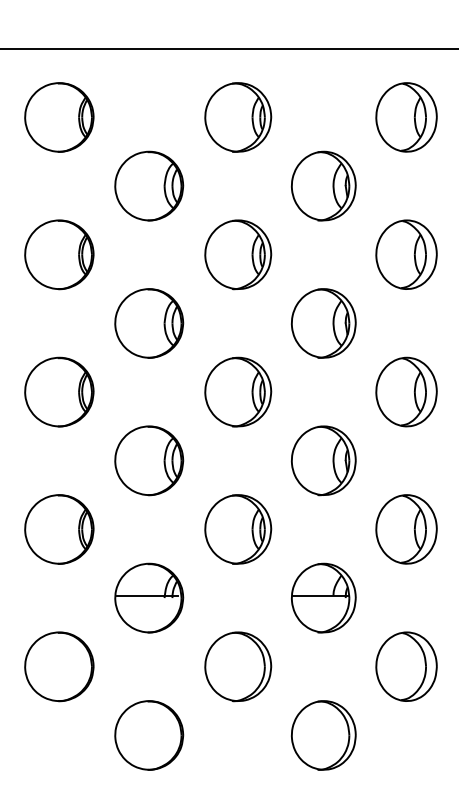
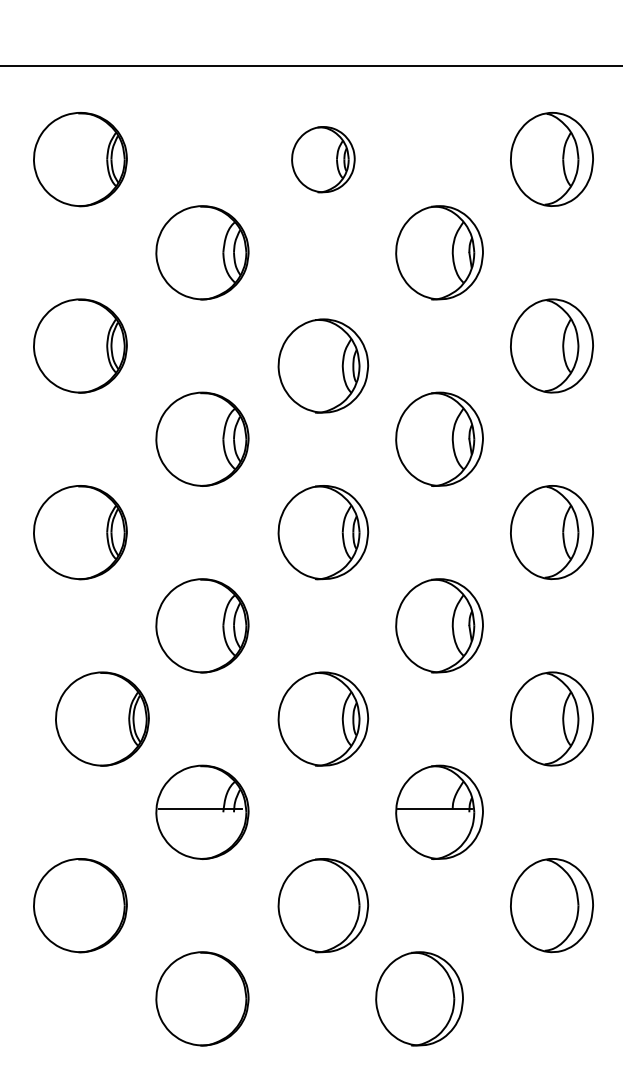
part: (238, 117) -> (323, 159), size x0.7
part: (238, 254) -> (323, 365), moved
part: (59, 529) -> (102, 718), moved
part: (323, 735) -> (419, 998), moved

